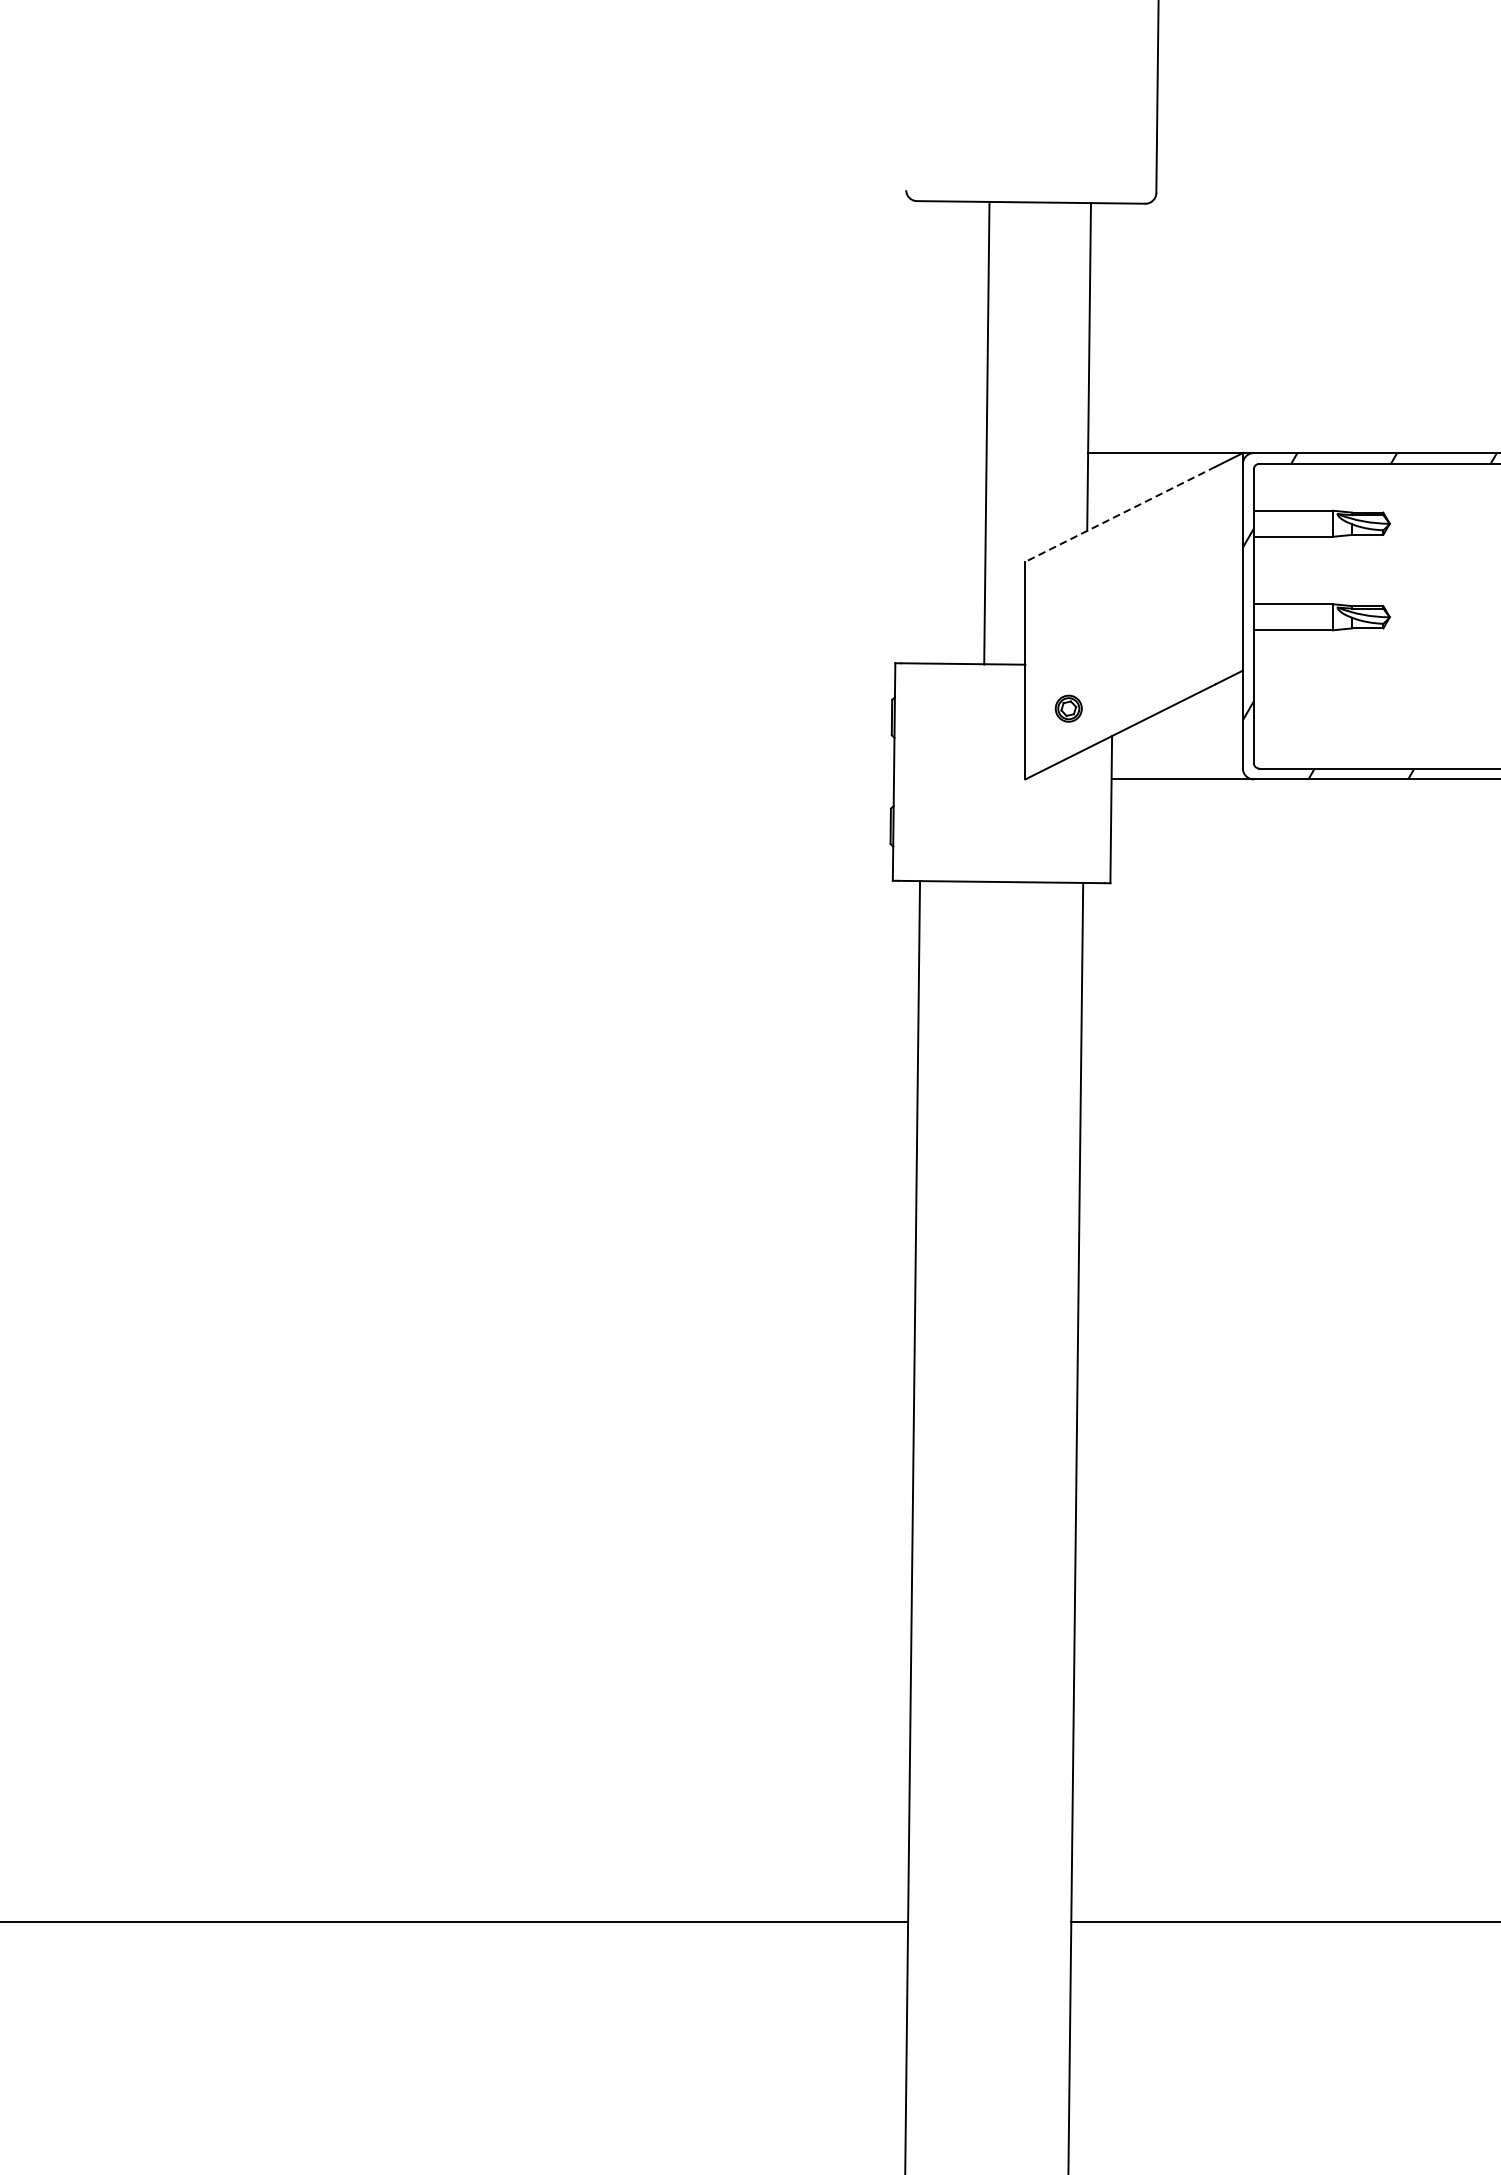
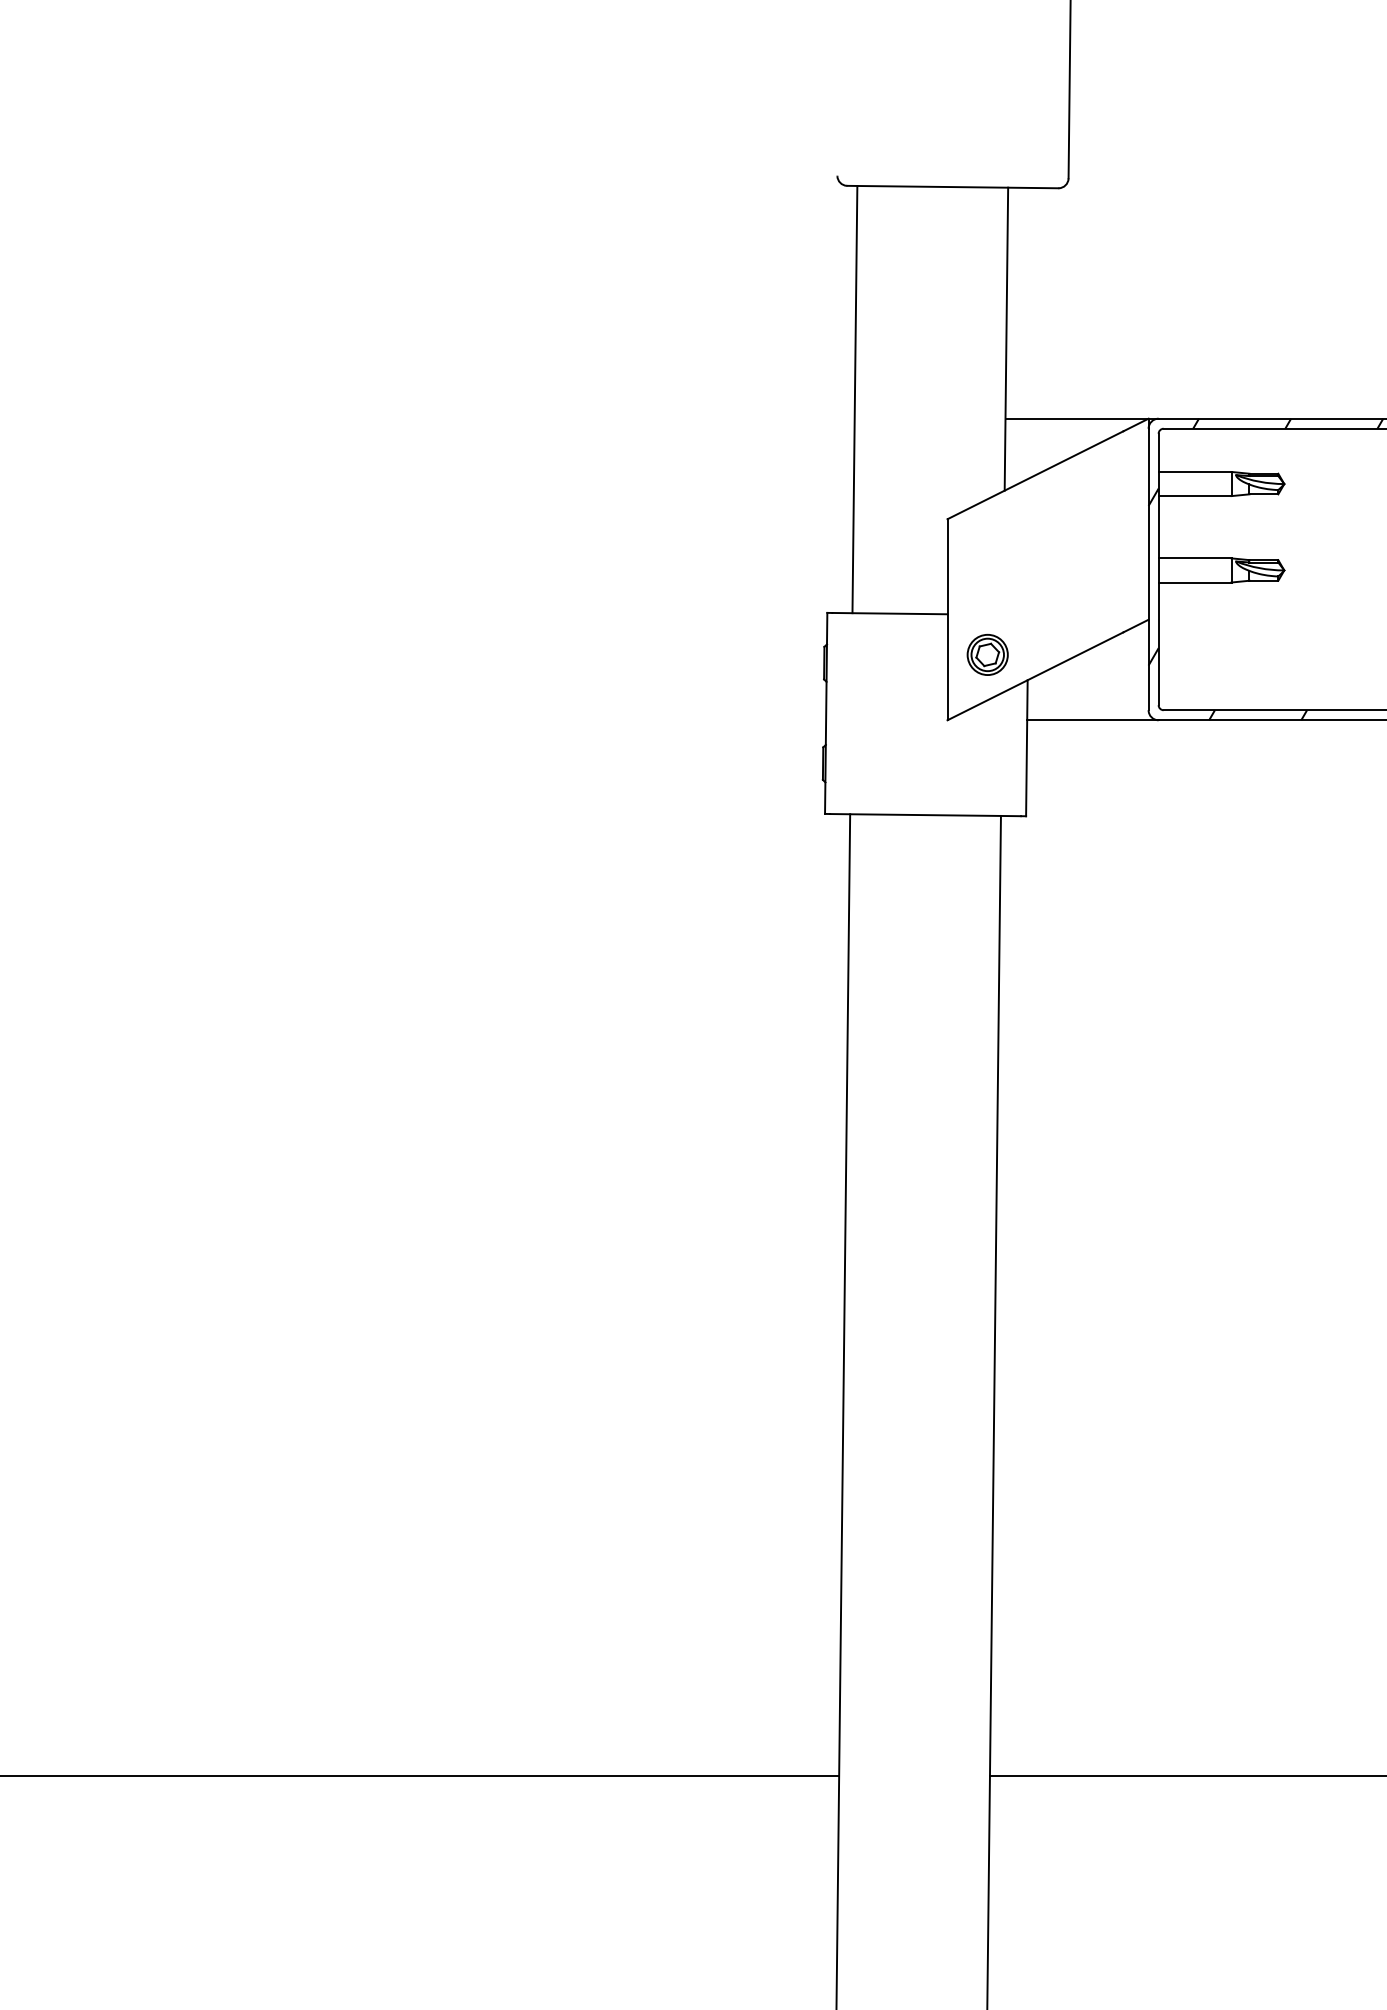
line: (986, 433) -> (854, 399), moved
line: (1120, 514) -> (1035, 475), dashed -> solid
part: (1068, 708) -> (987, 654), size x1.67

